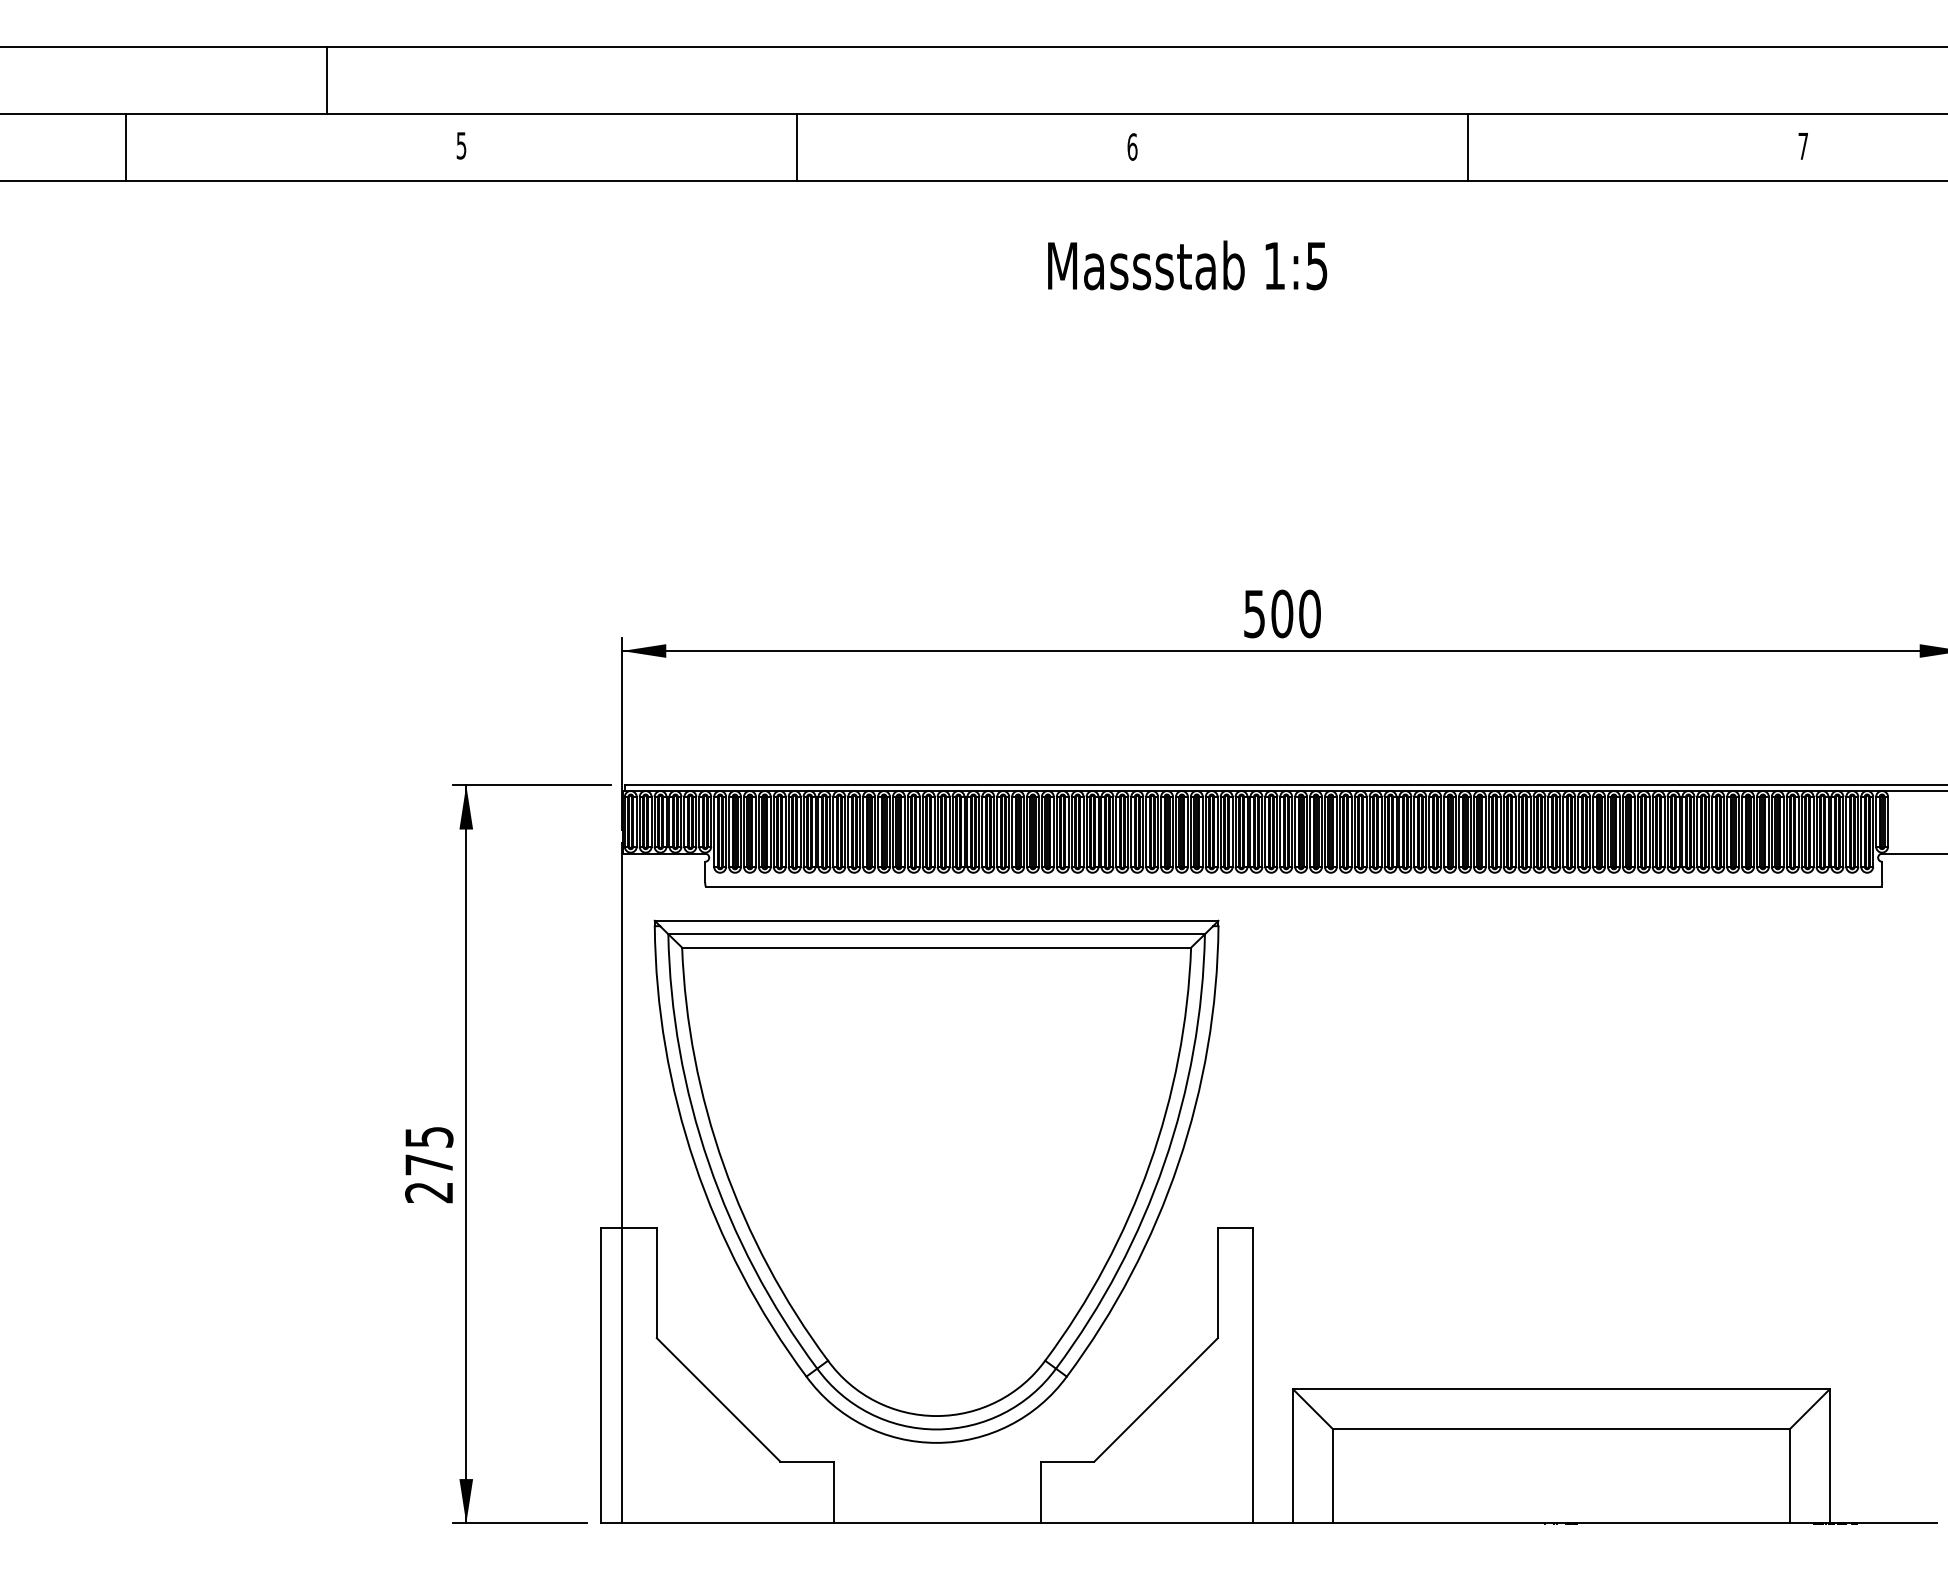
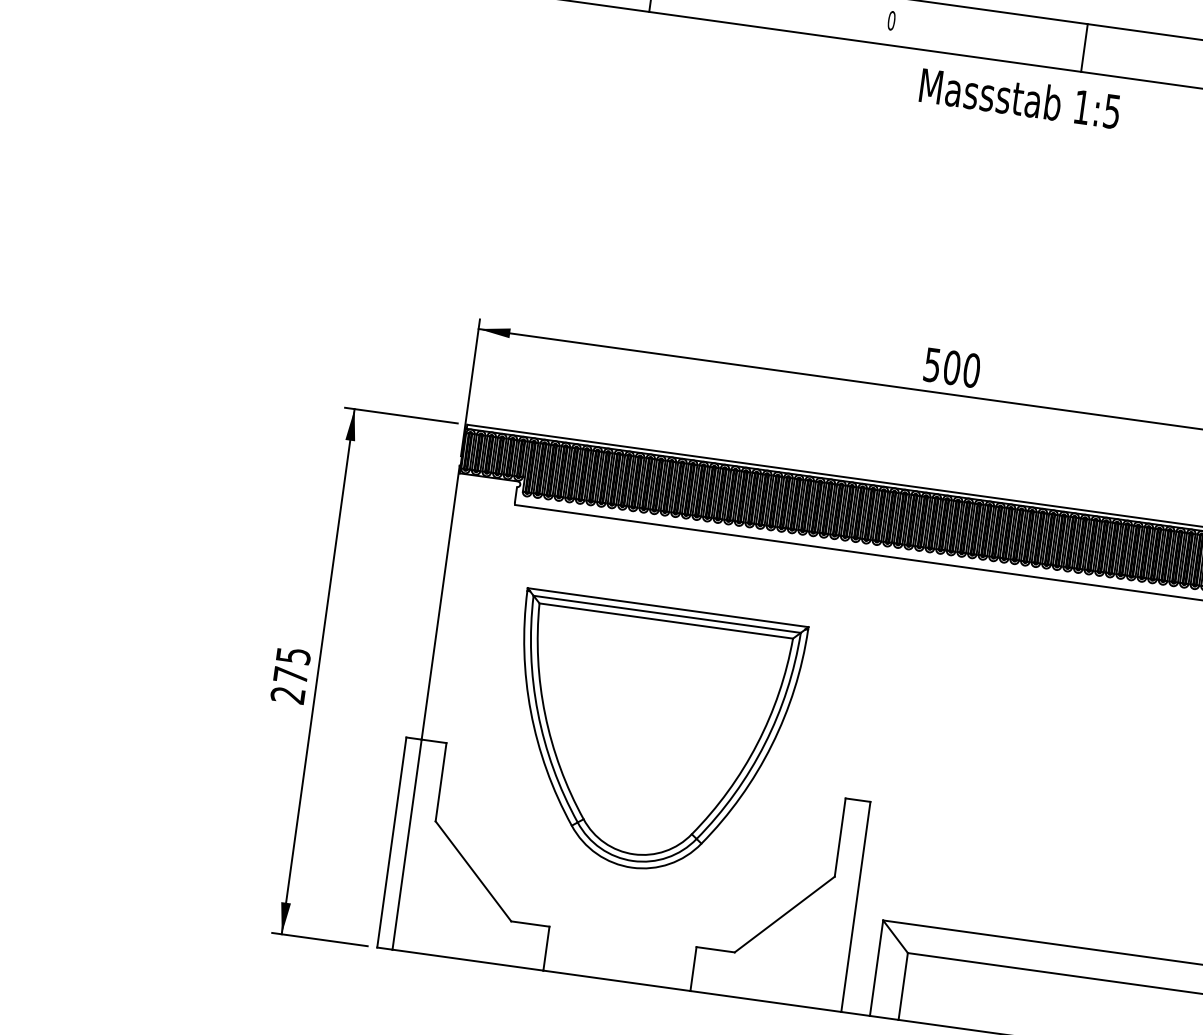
text: (1132, 146) -> (891, 20), 6 -> 0
line: (1467, 147) -> (1084, 47), moved
text: (1187, 265) -> (1020, 98), moved
part: (936, 1181) -> (650, 737), size x0.7

